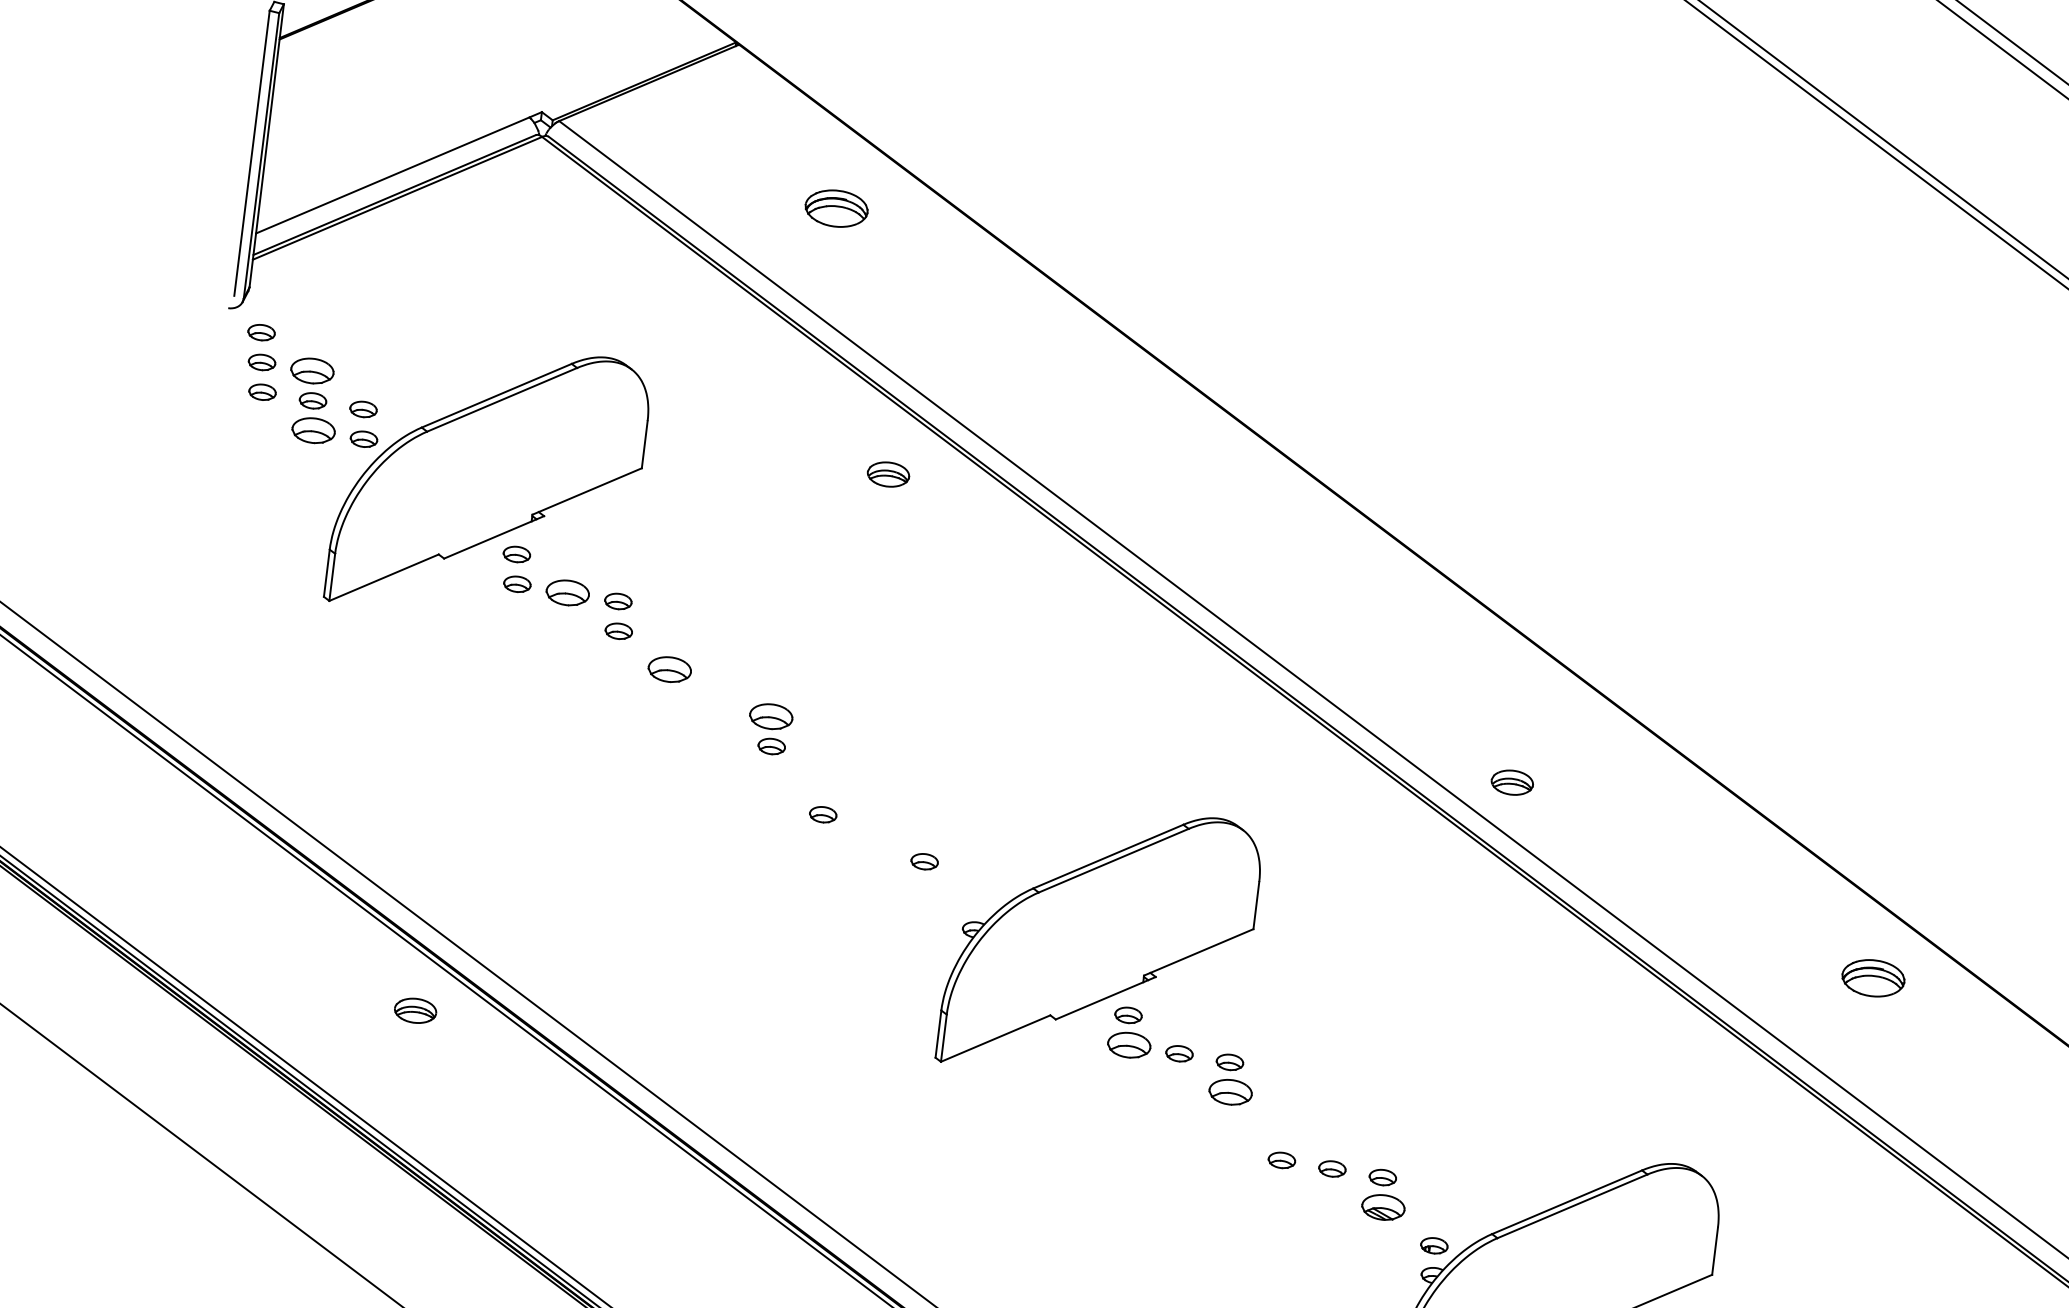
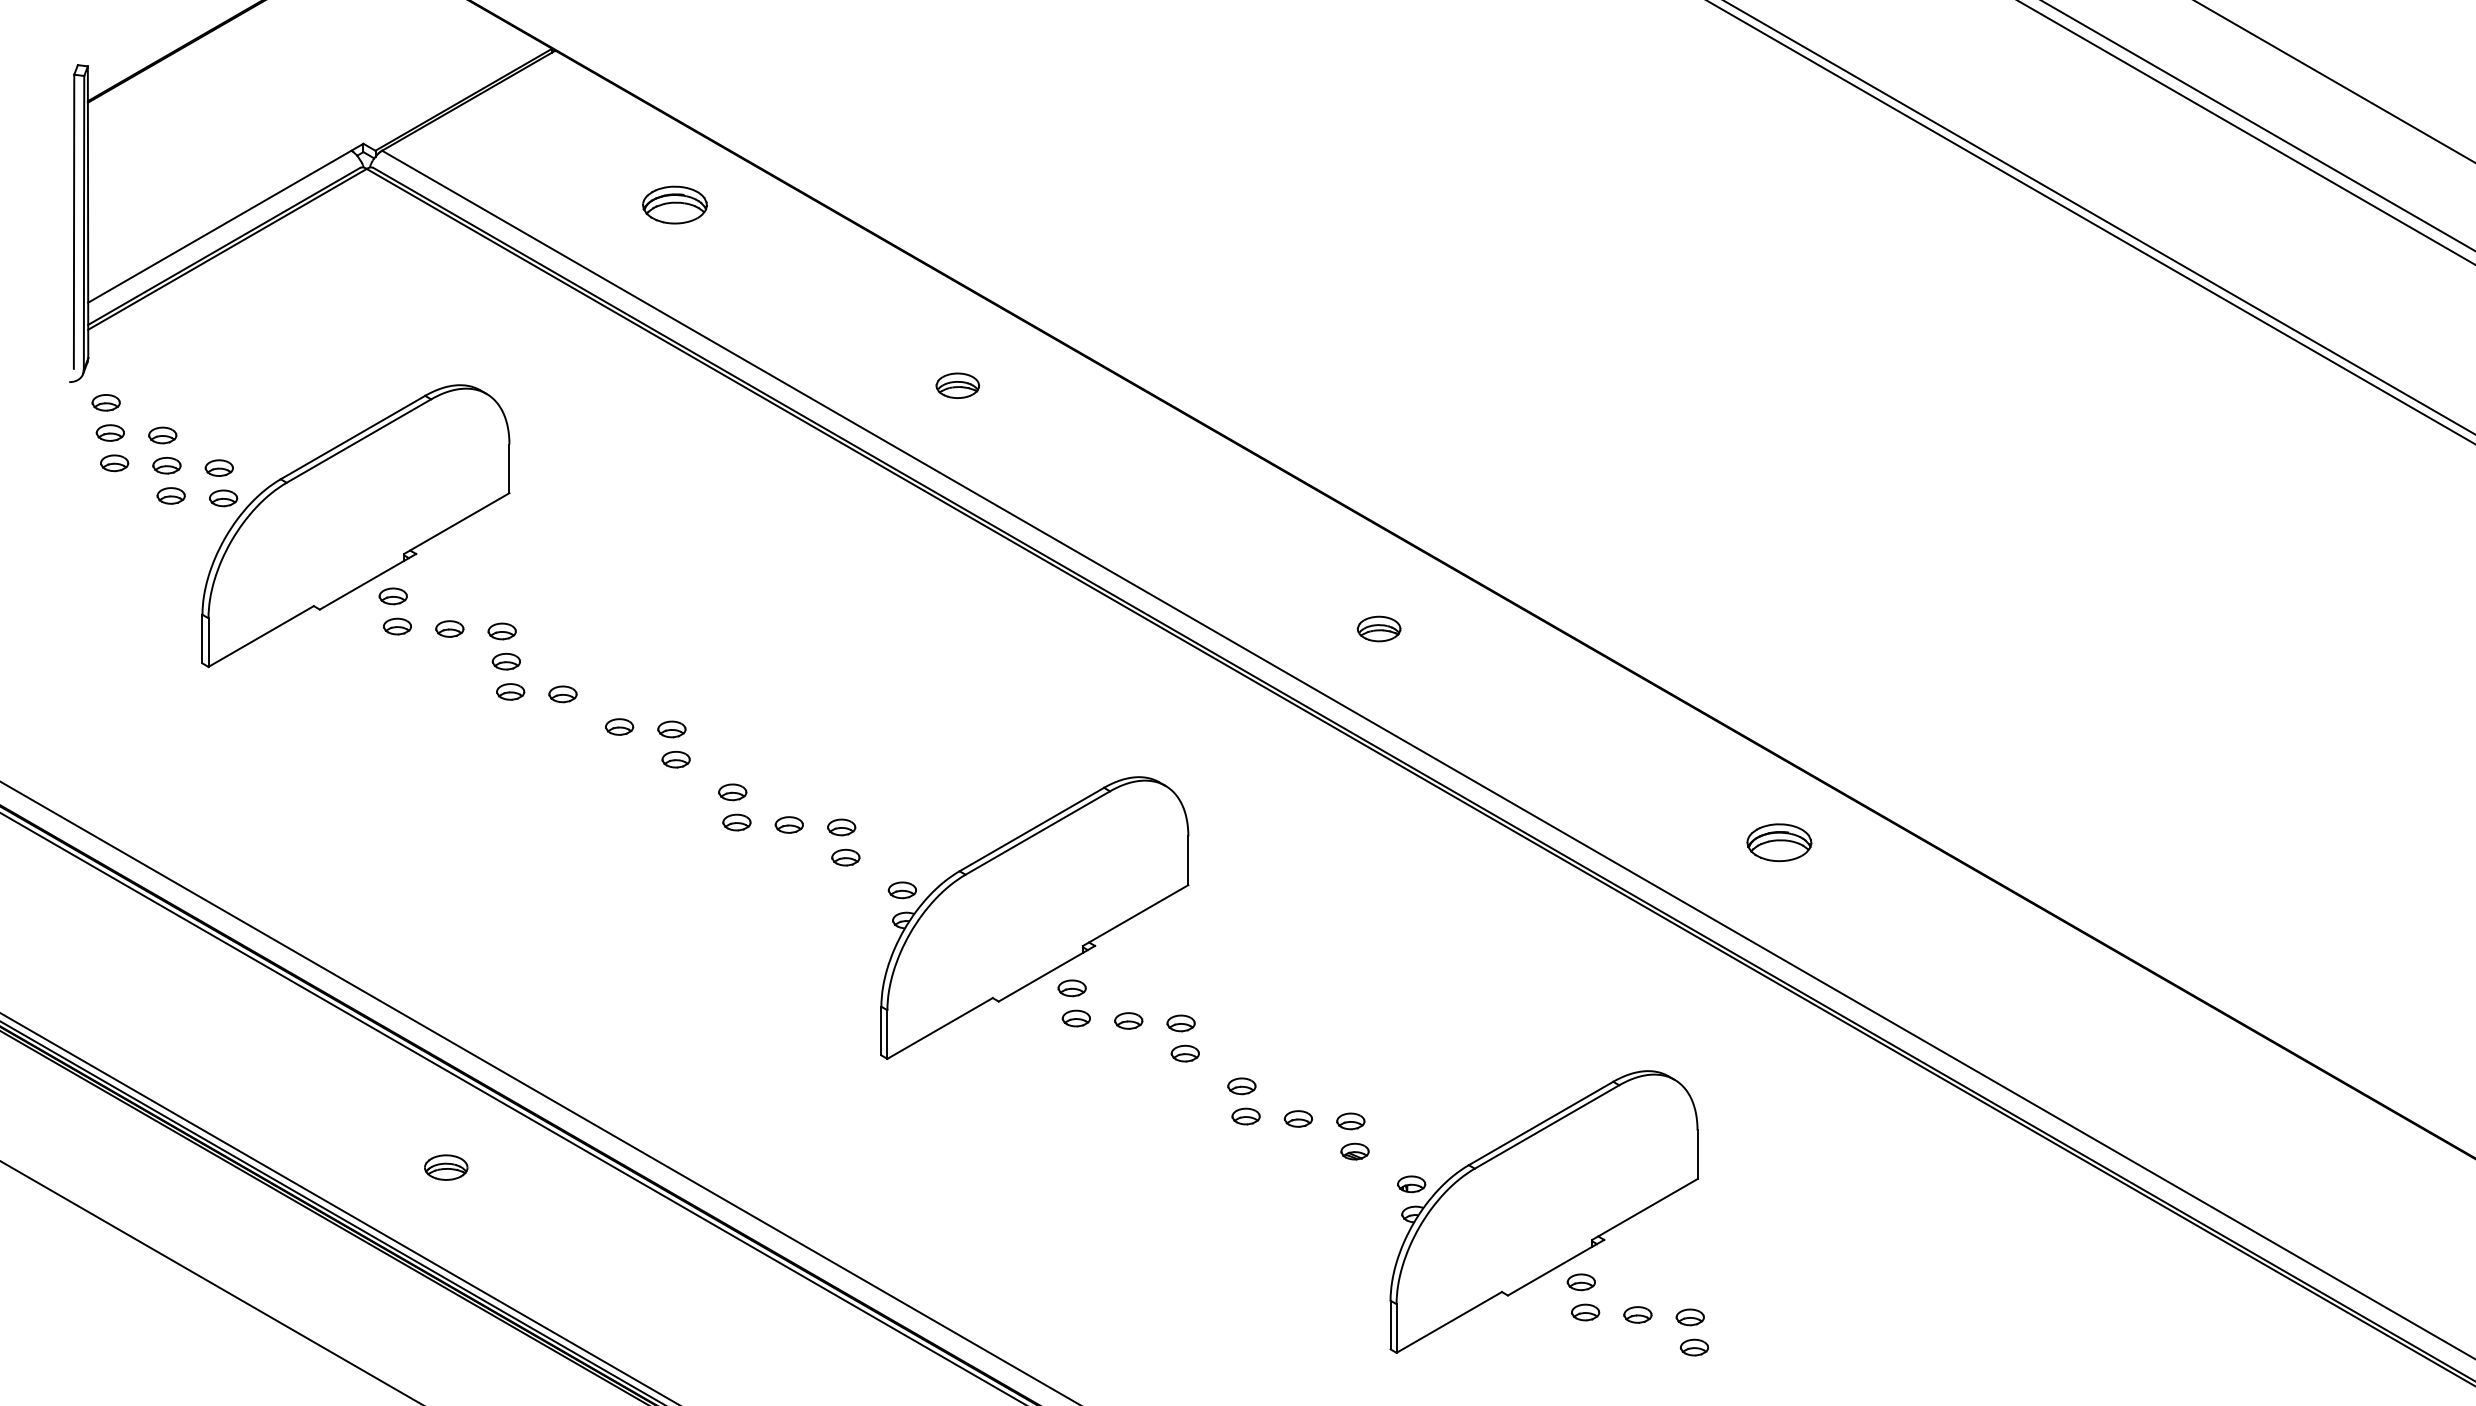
part: (312, 371) -> (162, 435), size x0.62
part: (312, 430) -> (170, 495), size x0.62
part: (888, 474) -> (957, 385), moved
part: (567, 592) -> (449, 628), size x0.62
part: (619, 660) -> (510, 691), added
part: (669, 669) -> (562, 694), size x0.62
part: (720, 707) -> (619, 726), added
part: (770, 716) -> (671, 729), size x0.62
part: (1511, 782) -> (1378, 628), moved
part: (822, 785) -> (732, 792), added
part: (872, 822) -> (788, 824), added
part: (924, 831) -> (841, 827), added
part: (974, 900) -> (901, 890), added
part: (1873, 978) -> (1779, 842), moved
part: (415, 1010) -> (446, 1167), moved
part: (1128, 1045) -> (1075, 1018), size x0.62
part: (1229, 1091) -> (1184, 1053), size x0.62
part: (1281, 1130) -> (1241, 1086), added
part: (1382, 1207) -> (1354, 1151), size x0.62

